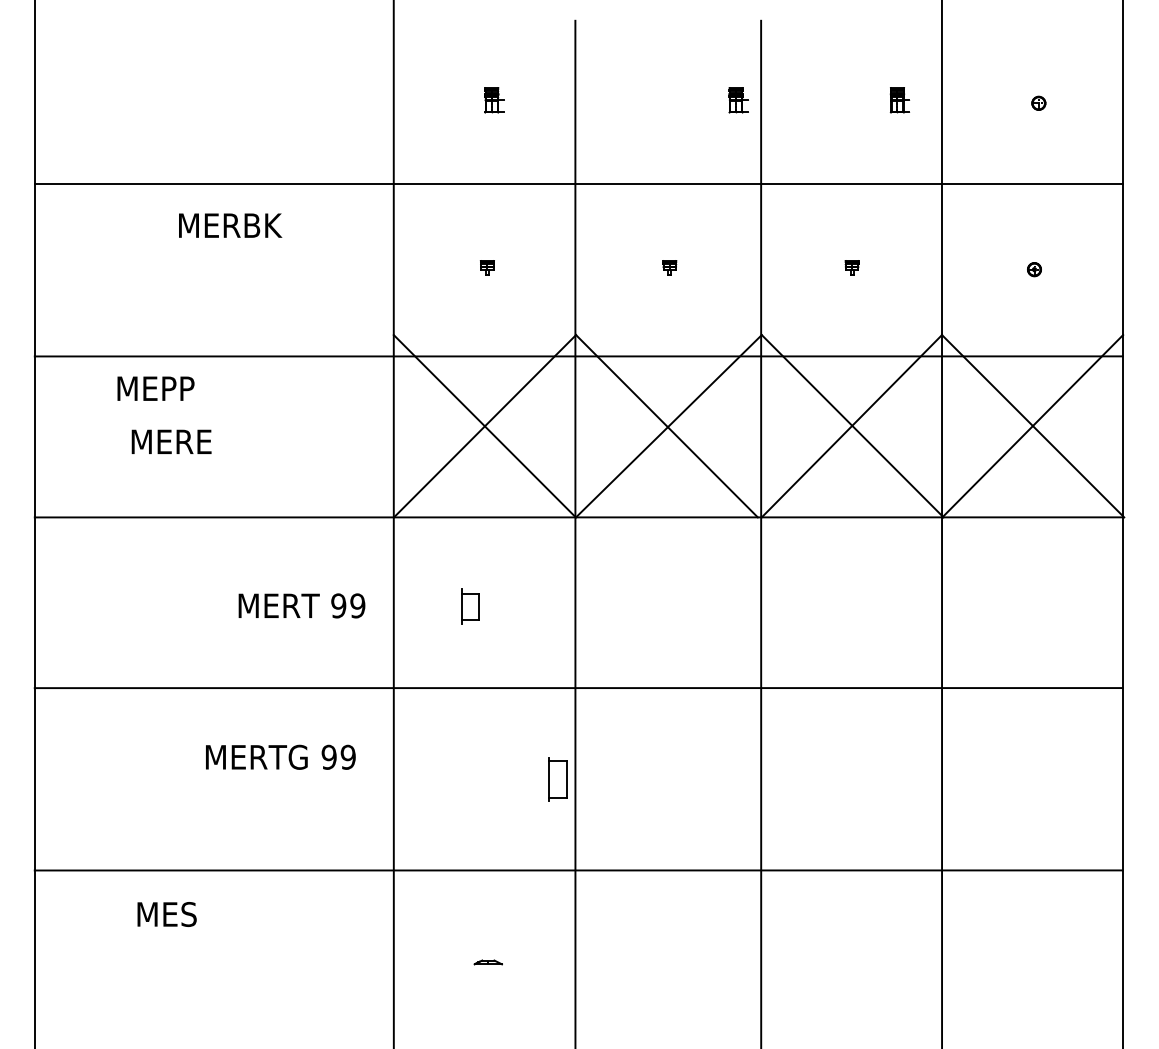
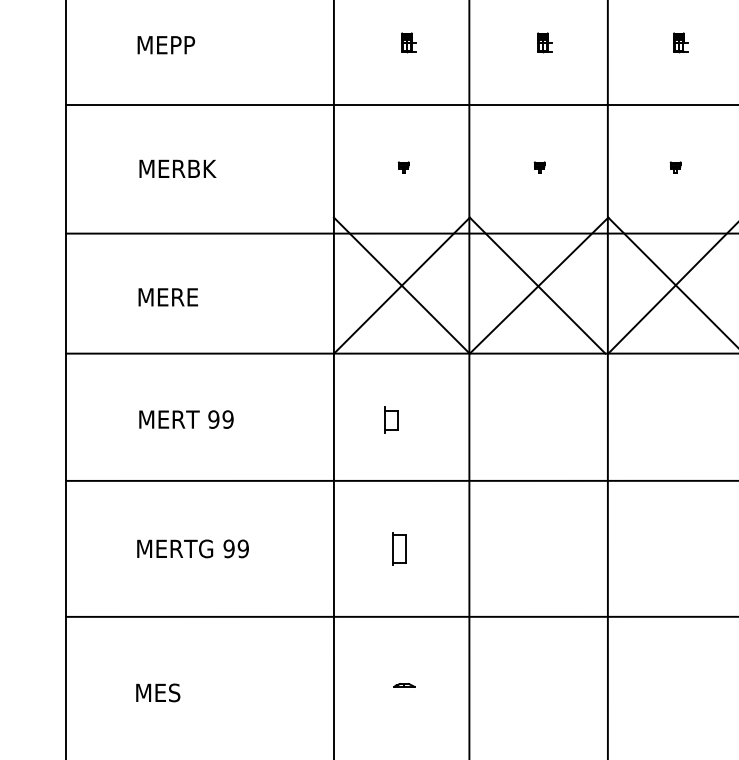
part: (738, 100) -> (544, 42), moved
part: (899, 100) -> (680, 42), moved
text: (230, 225) -> (177, 168), moved
text: (155, 388) -> (165, 45), moved
text: (301, 605) -> (186, 419), moved
text: (280, 756) -> (192, 548), moved
part: (557, 779) -> (399, 549), moved
text: (166, 914) -> (157, 692), moved

